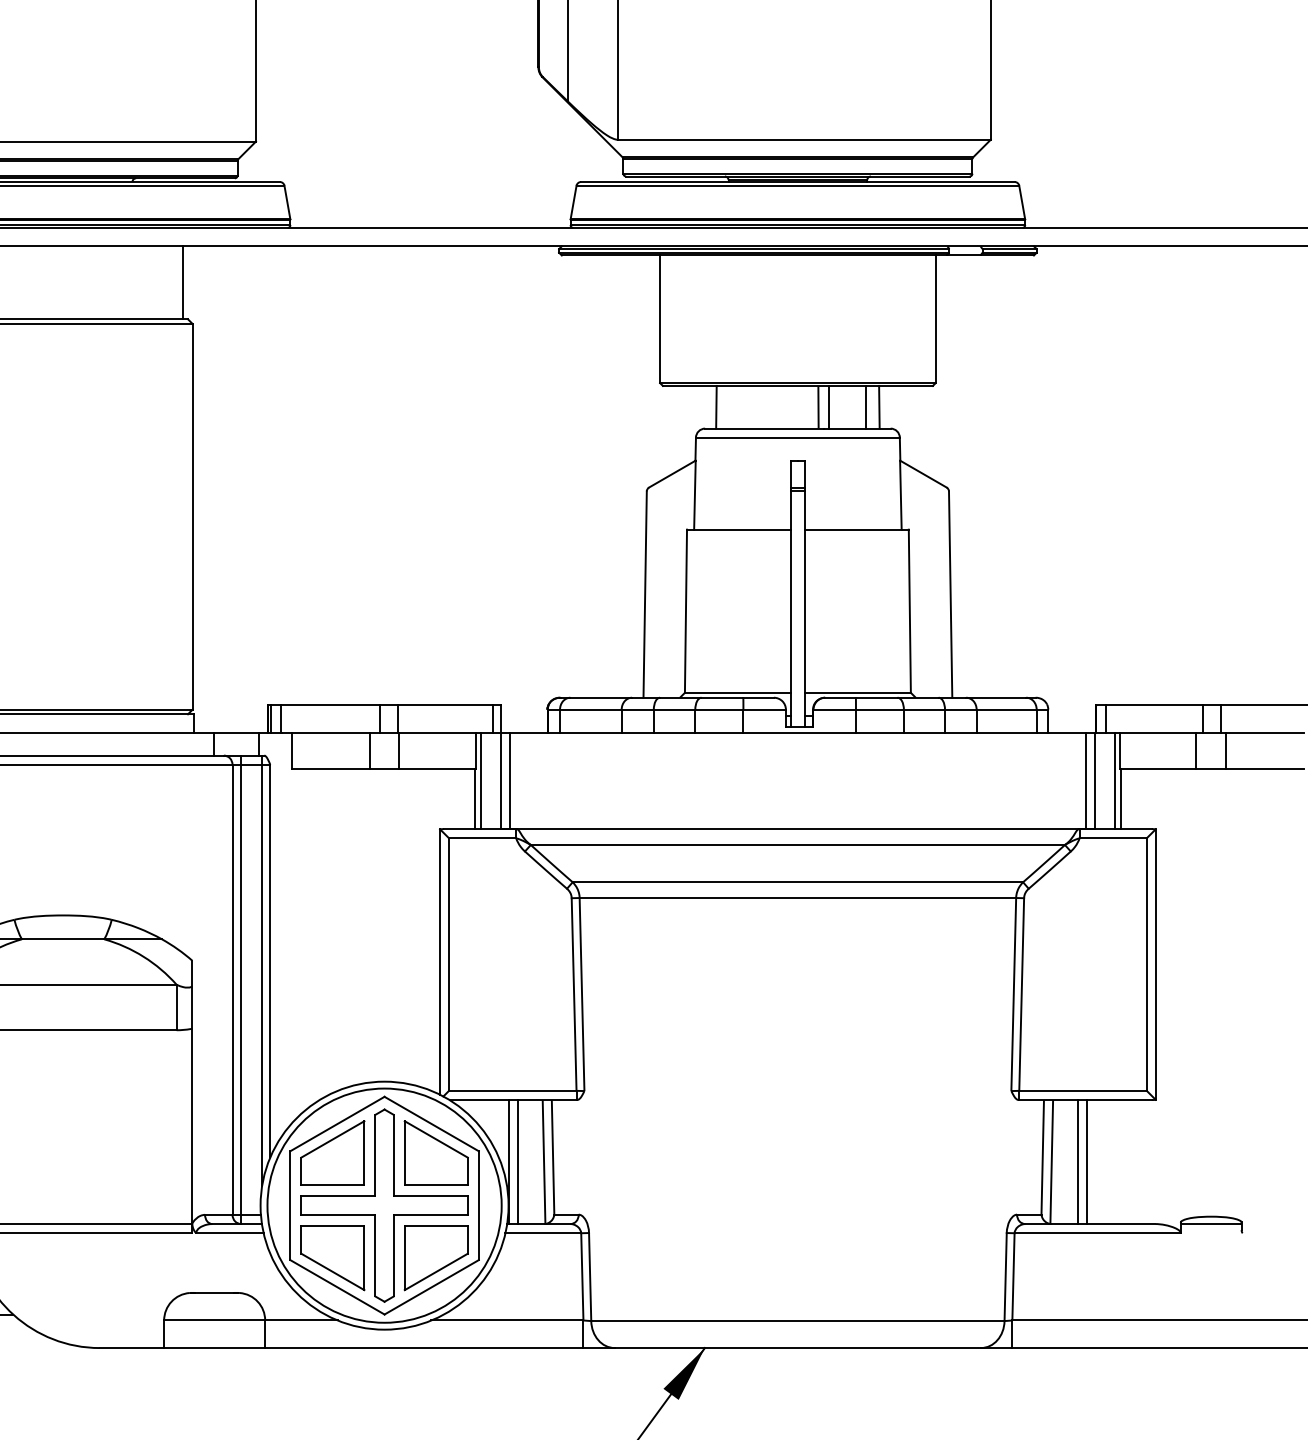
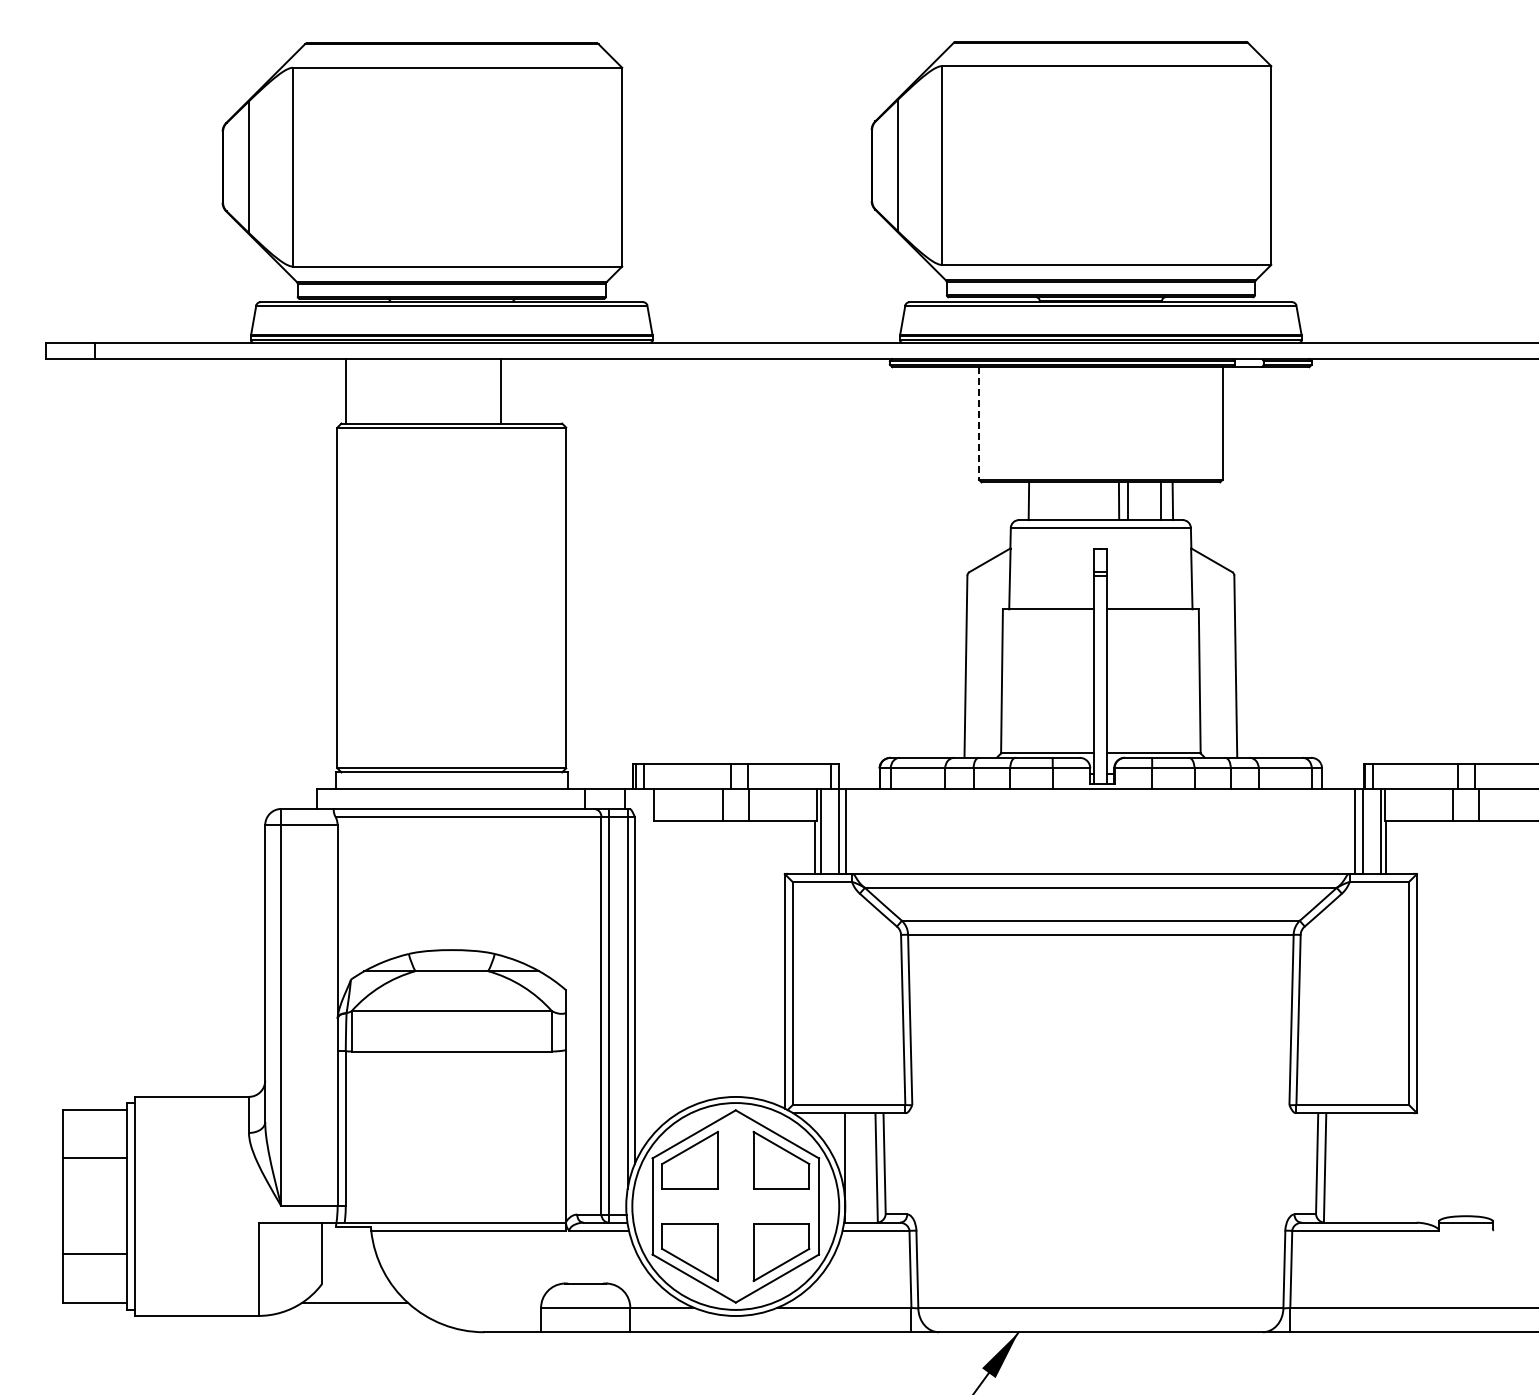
line: (182, 283) -> (501, 391), moved
line: (660, 320) -> (979, 424), solid -> dashed
line: (517, 1161) -> (853, 1167), removed
line: (1078, 1161) -> (1348, 1167), removed
line: (1087, 1161) -> (1356, 1167), removed
part: (384, 1205) -> (735, 1206), removed

